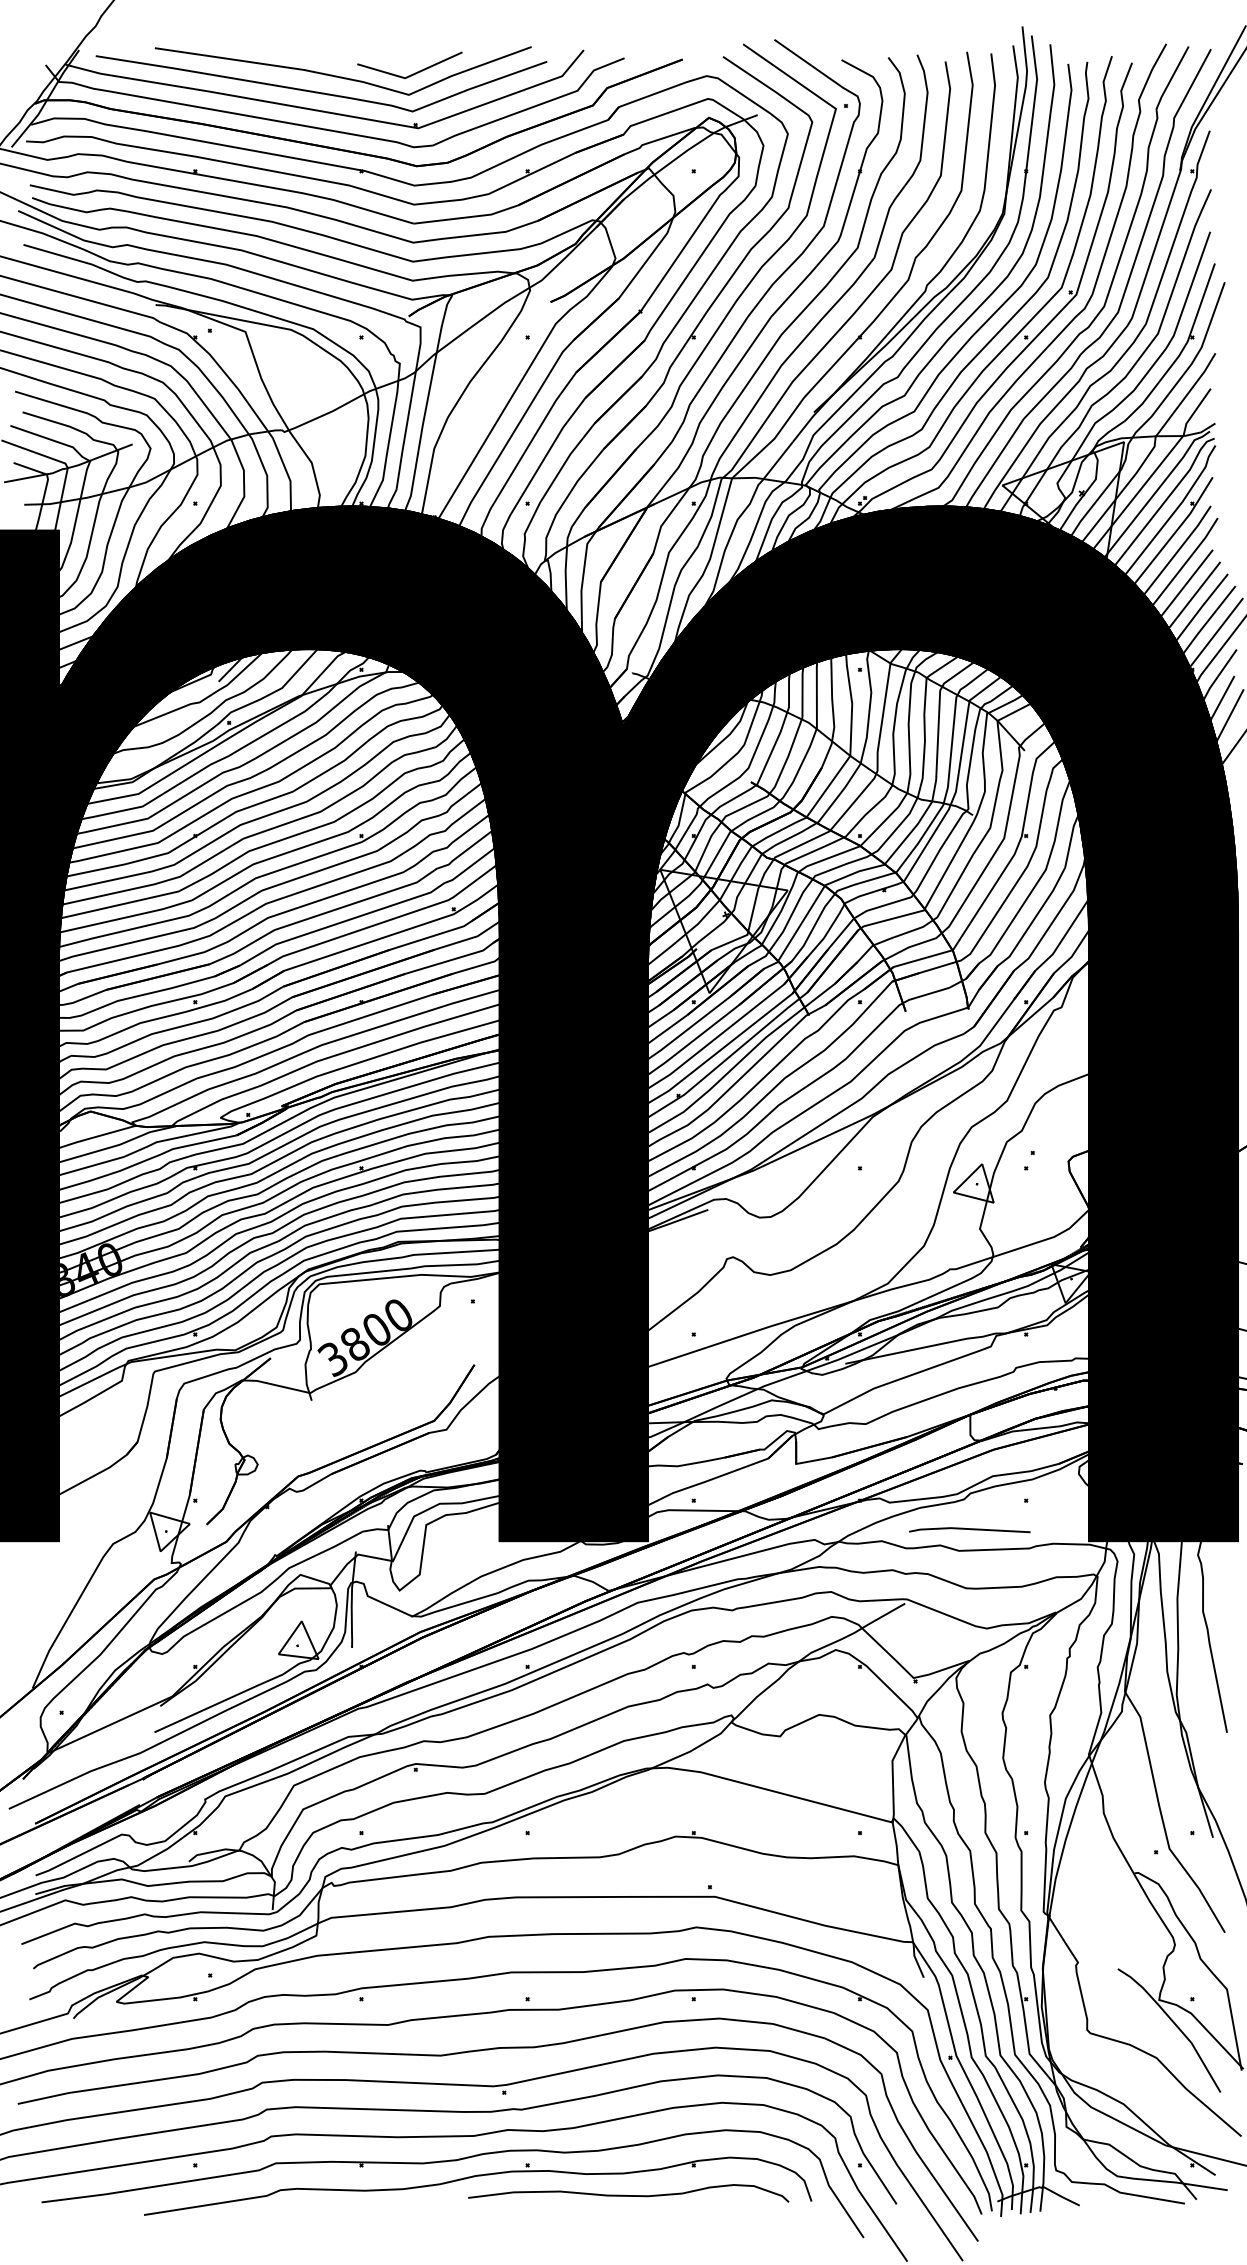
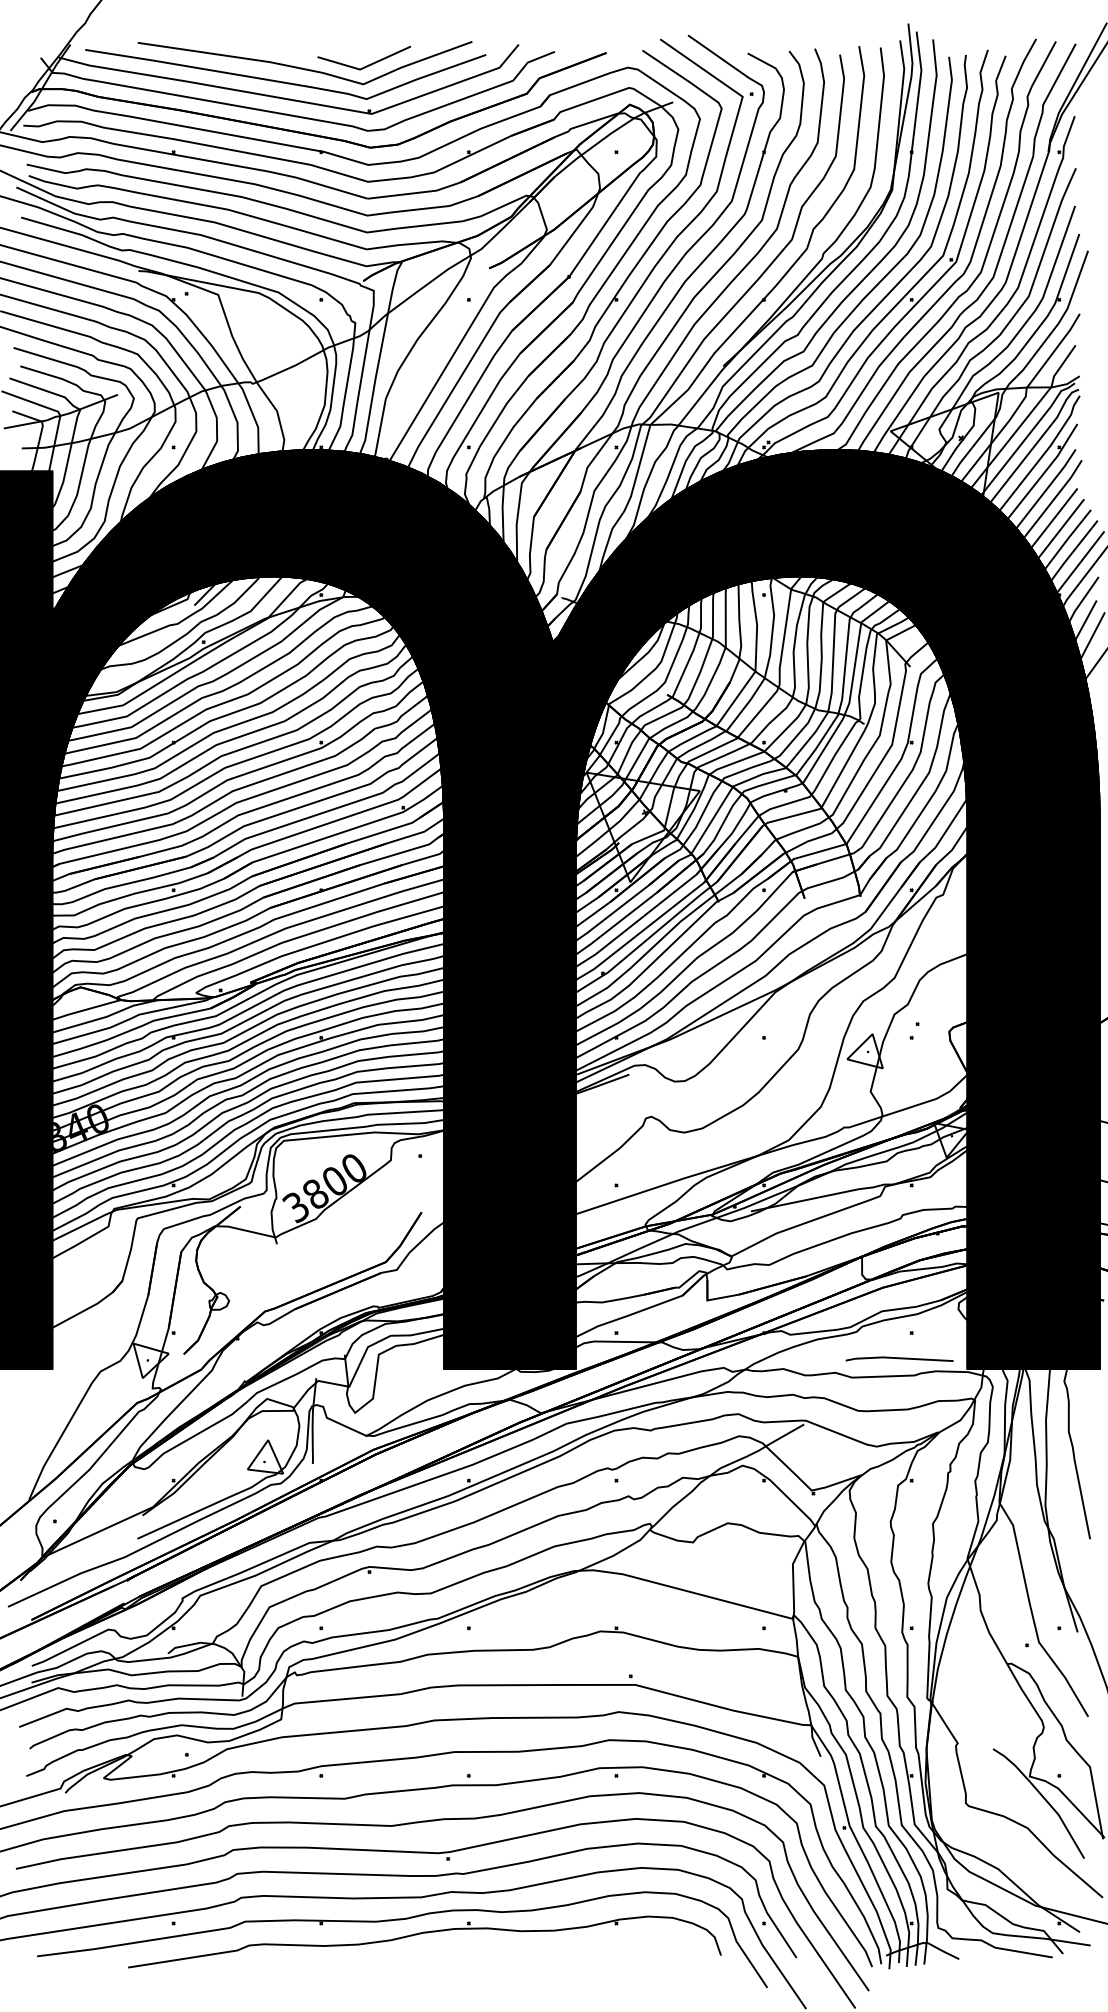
line: (969, 1529) -> (899, 1358), moved
curve: (628, 2194) -> (558, 1949), removed

